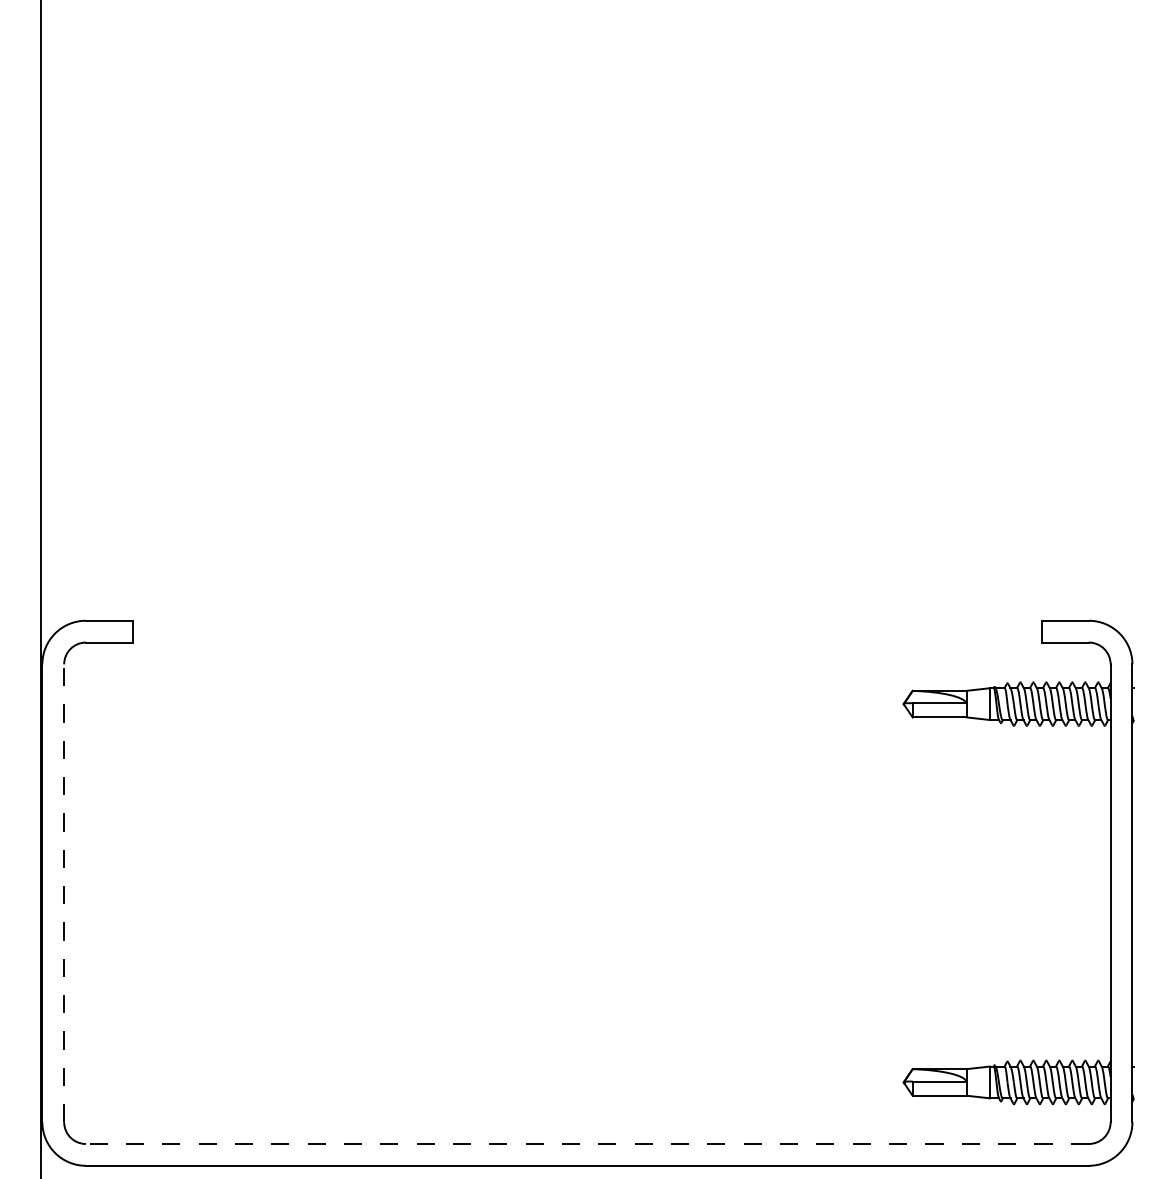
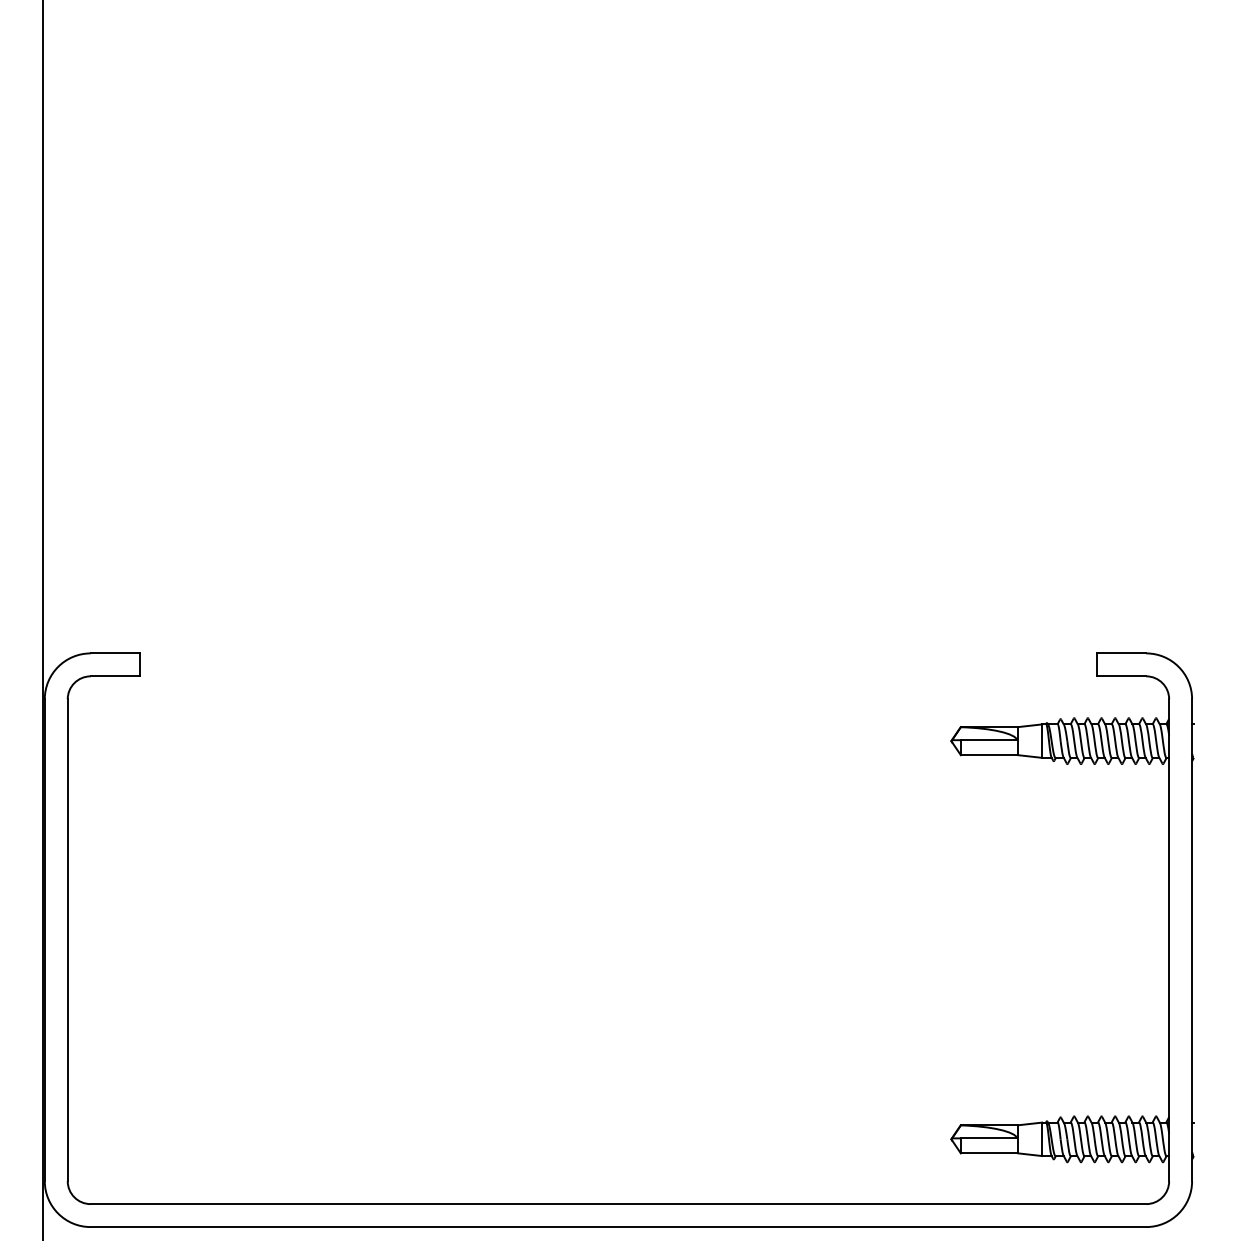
line: (63, 893) -> (67, 940), dashed -> solid
line: (587, 1144) -> (618, 1204), dashed -> solid

